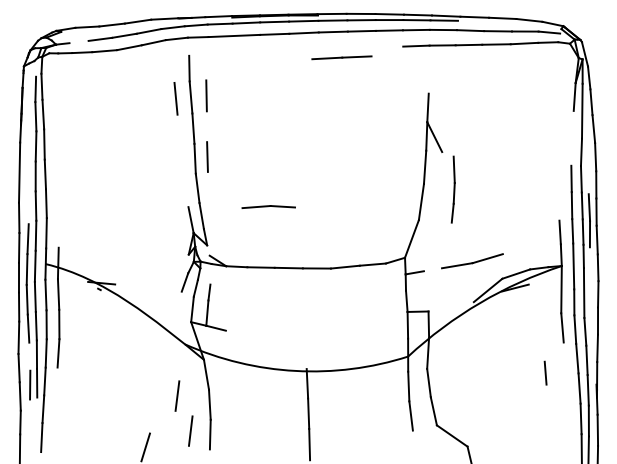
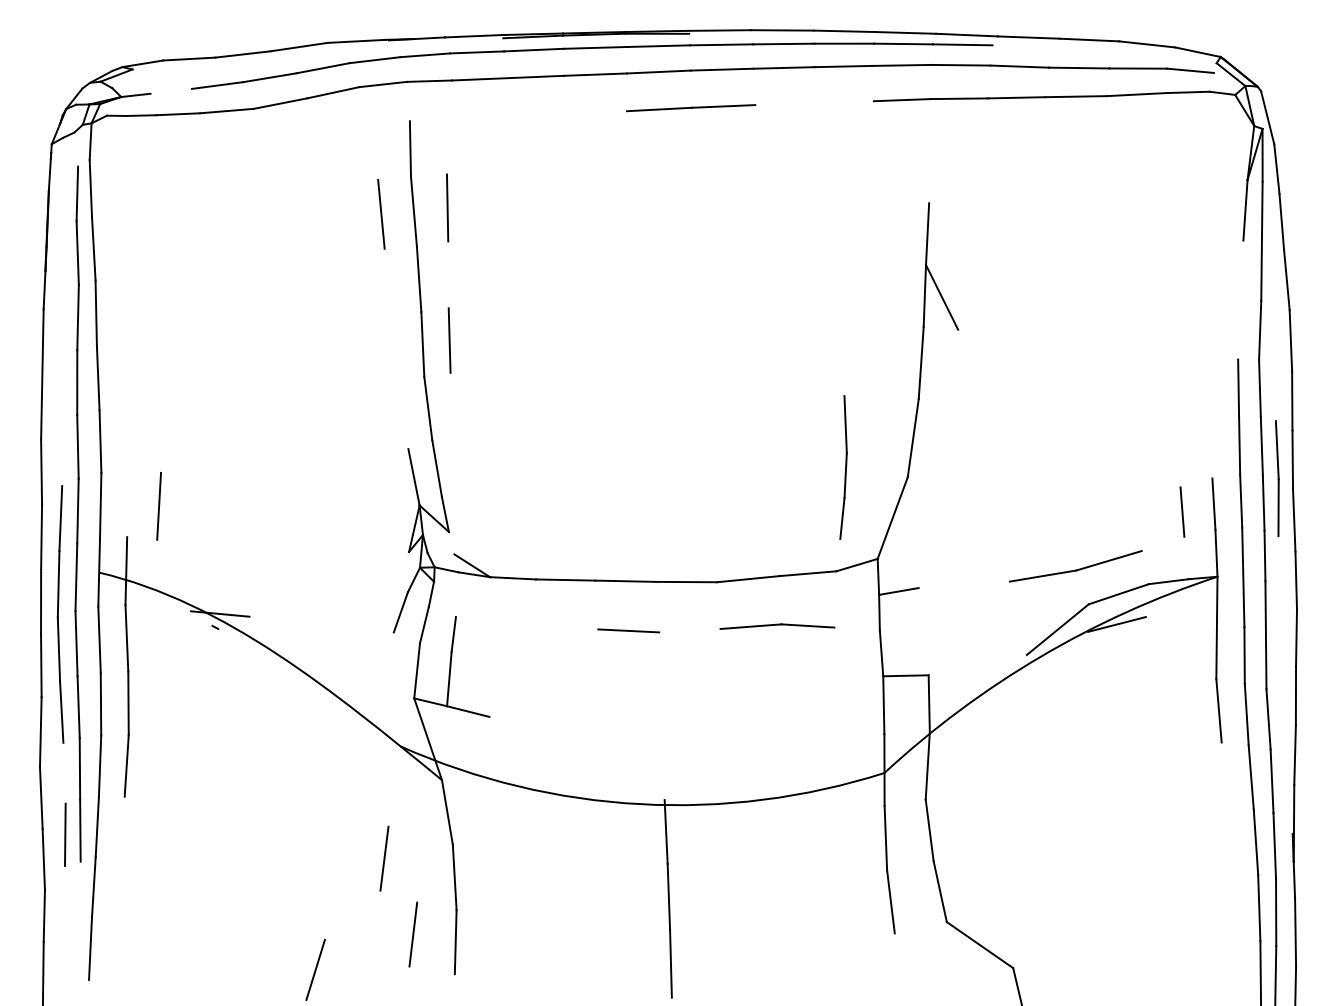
line: (341, 57) -> (690, 107), moved
part: (452, 189) -> (841, 467), moved
line: (268, 206) -> (776, 625), moved
line: (73, 233) -> (159, 506), added
part: (472, 261) -> (1075, 566), moved
line: (290, 290) -> (629, 629), added
line: (545, 372) -> (1182, 510), moved

